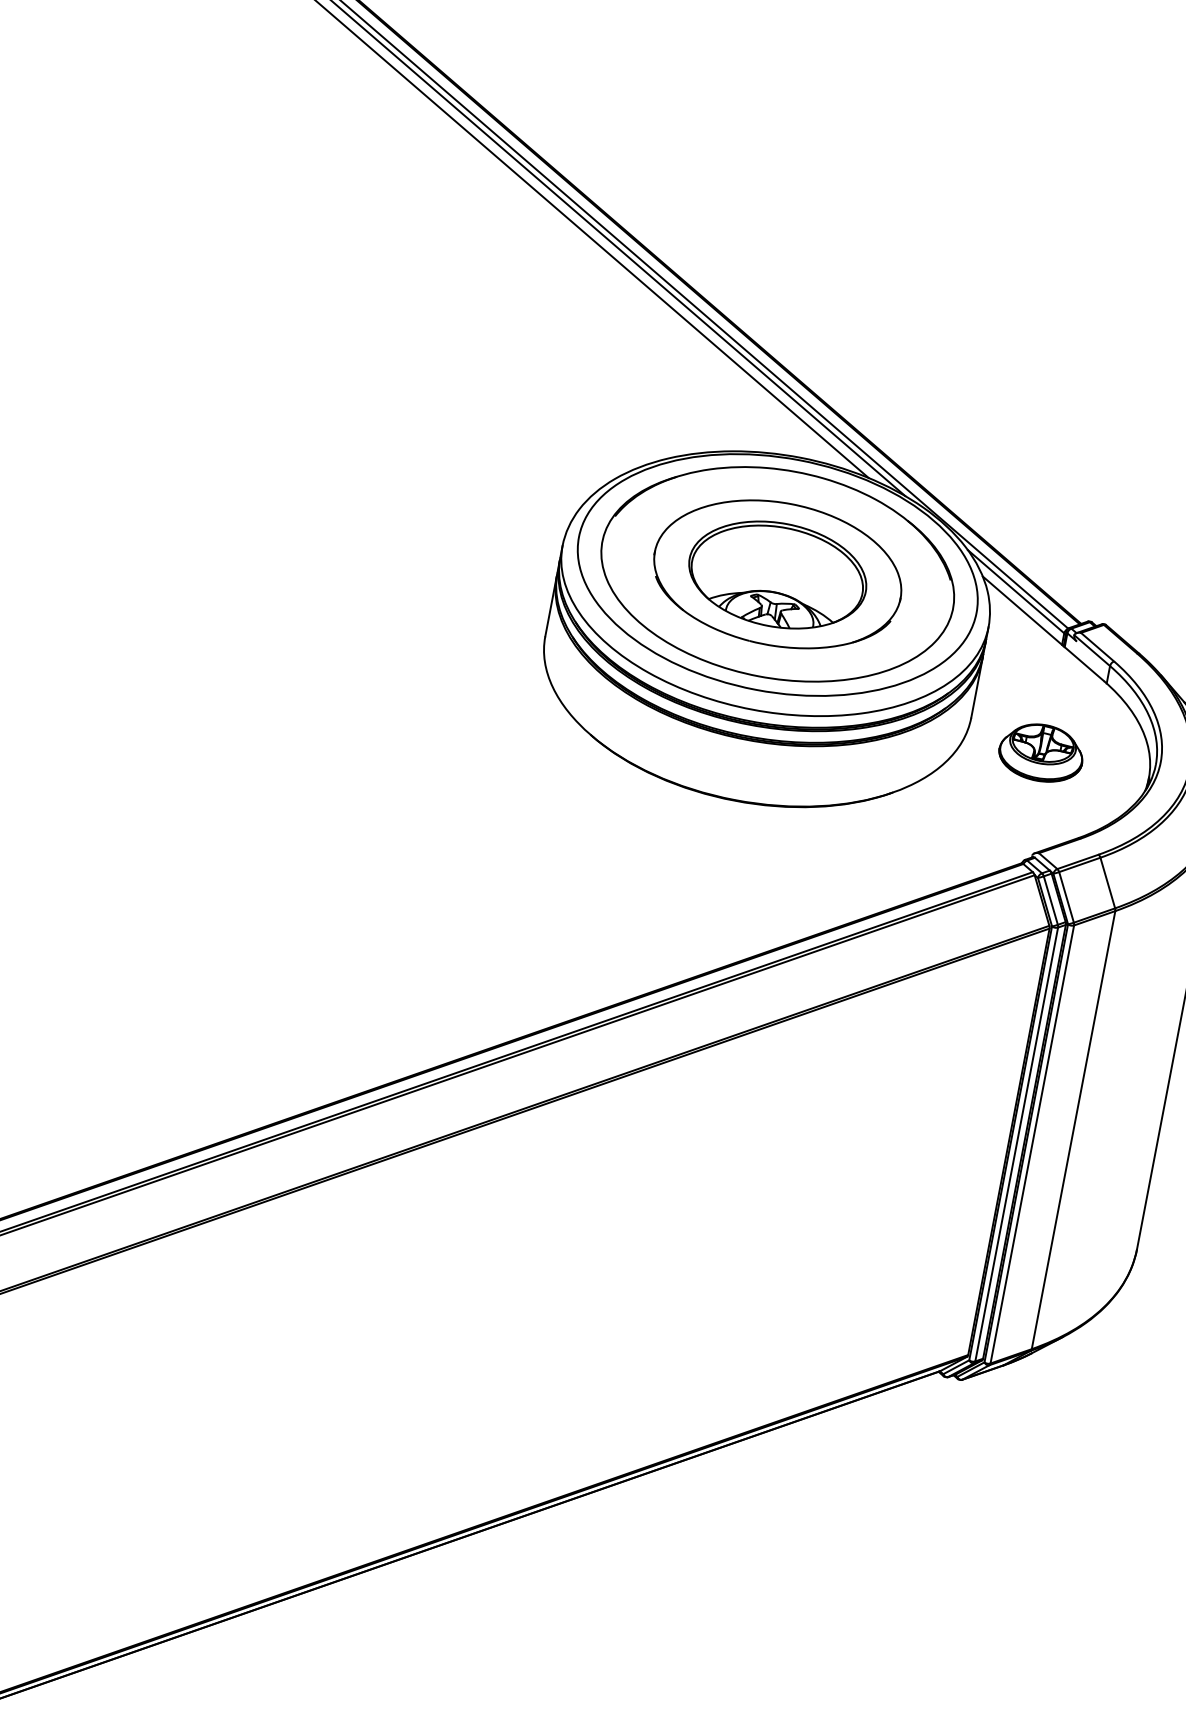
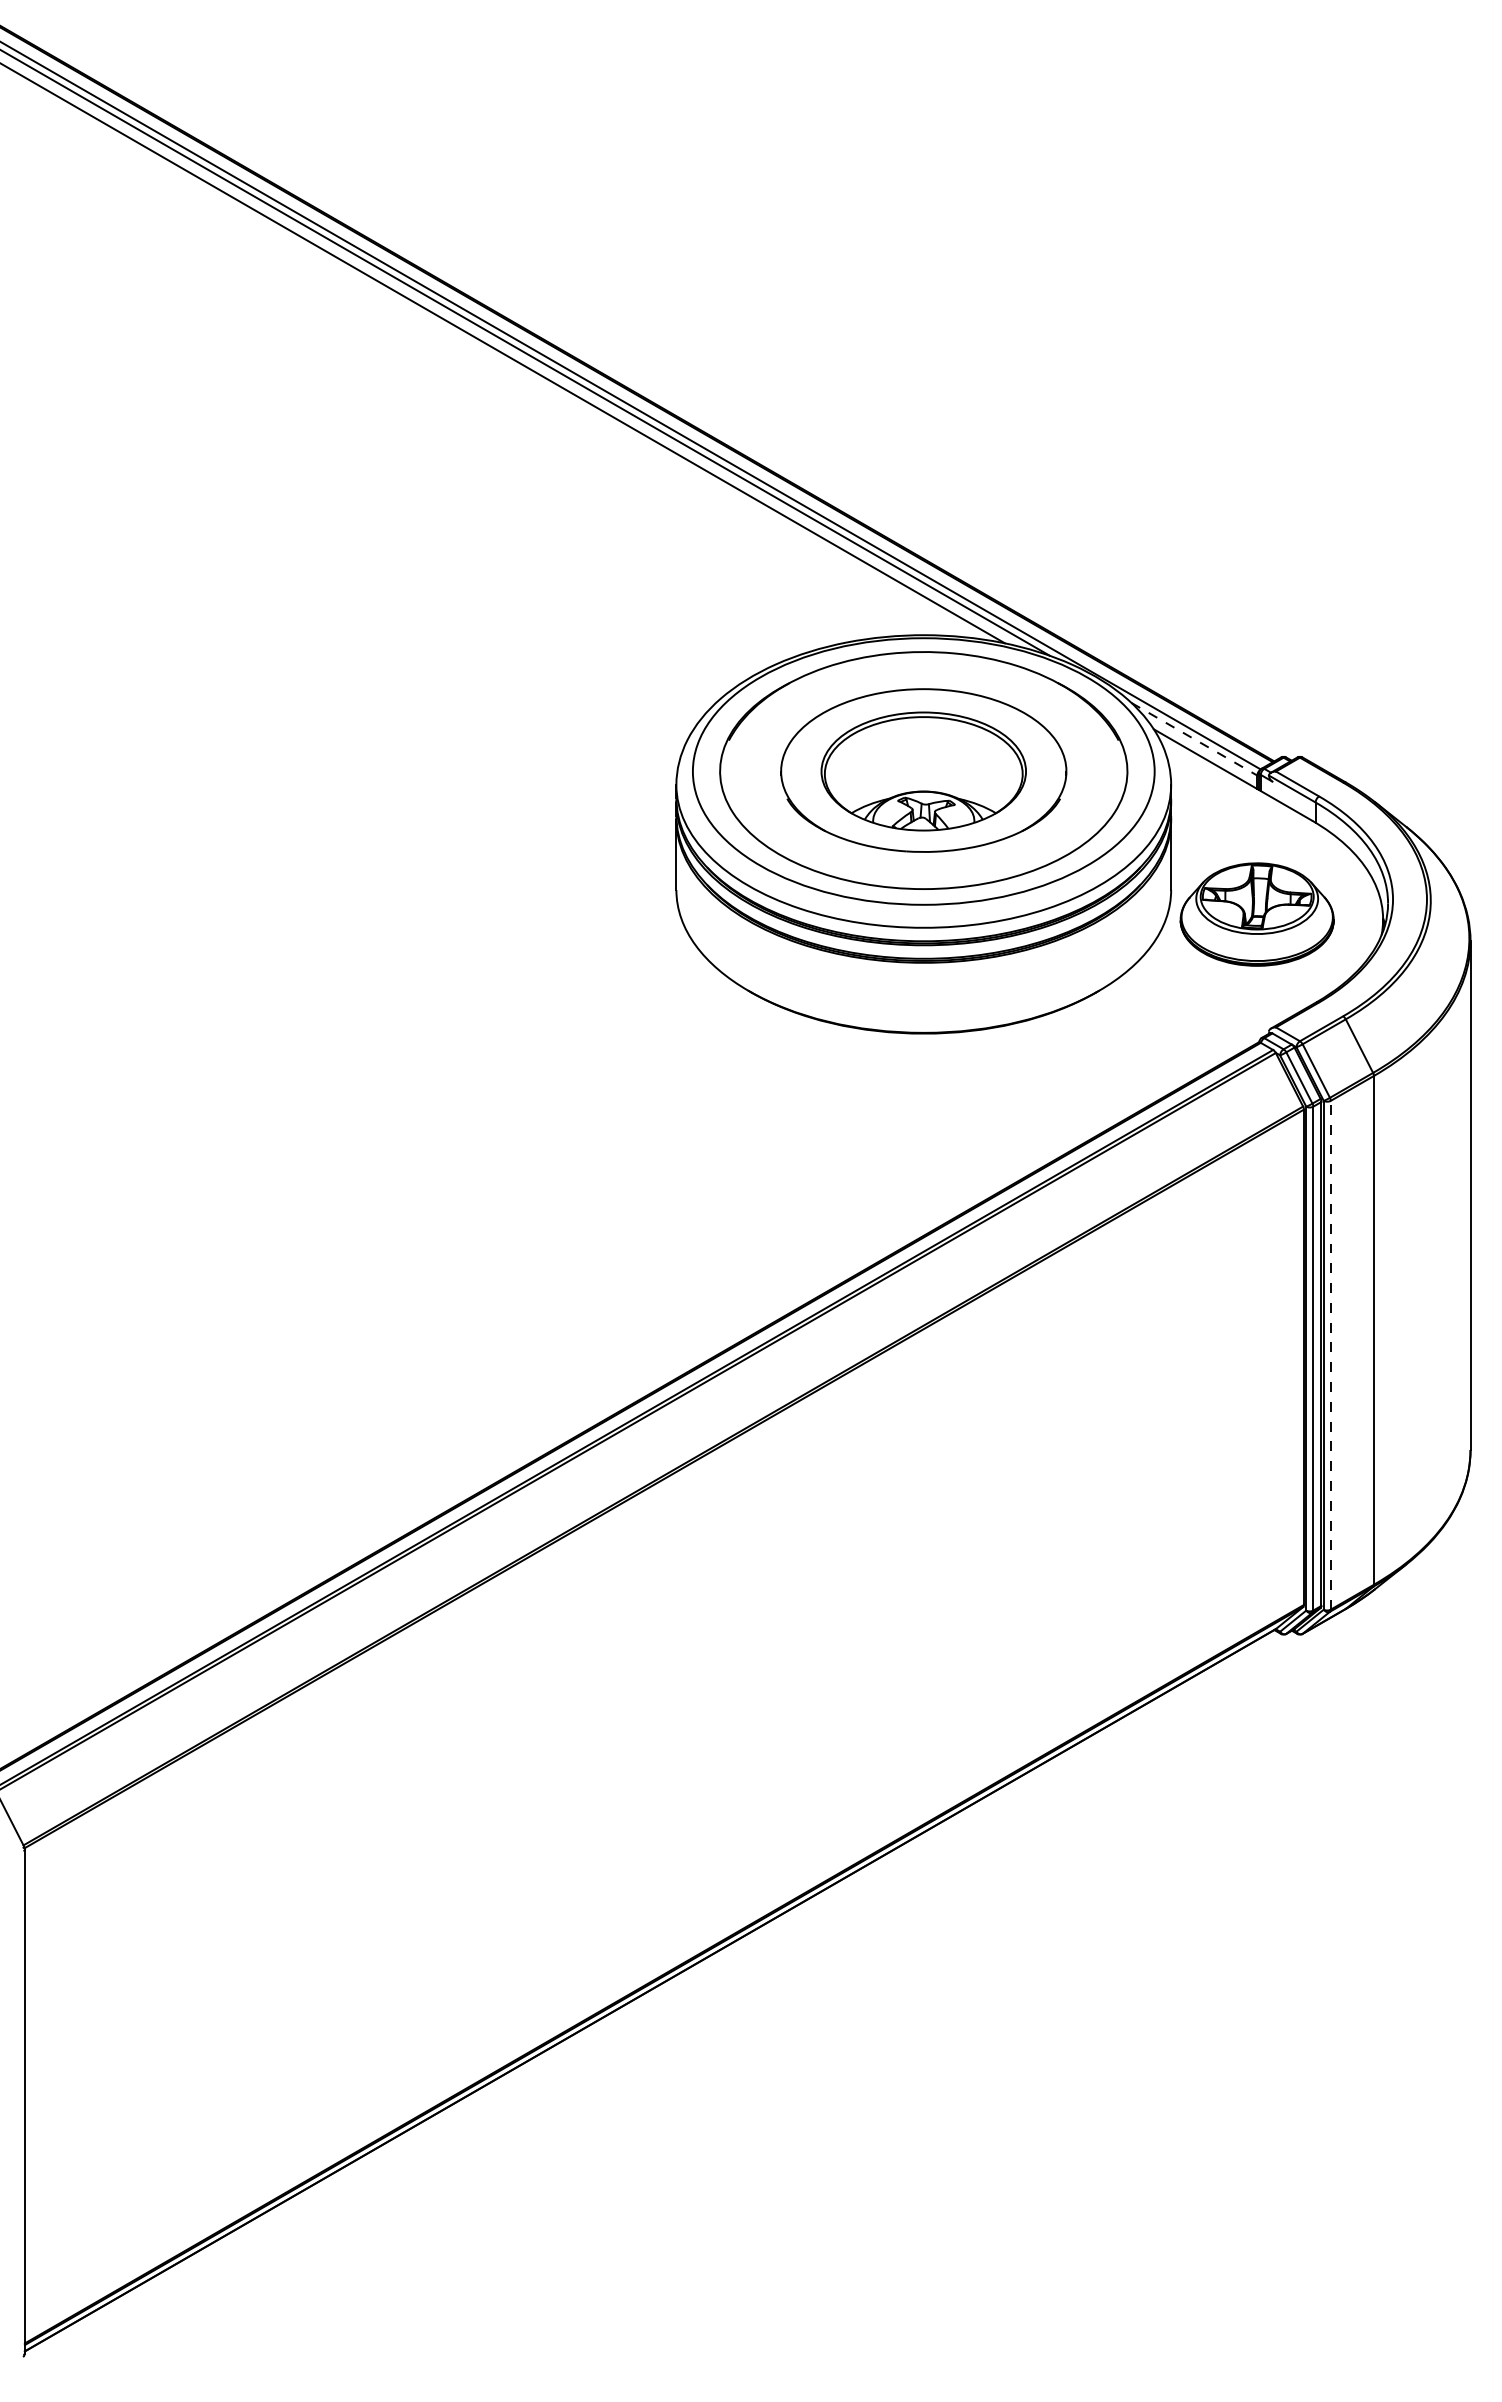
line: (1016, 591) -> (1194, 739), solid -> dashed
part: (1041, 752) -> (1257, 914), size x1.6
line: (1032, 1143) -> (1330, 1354), solid -> dashed

